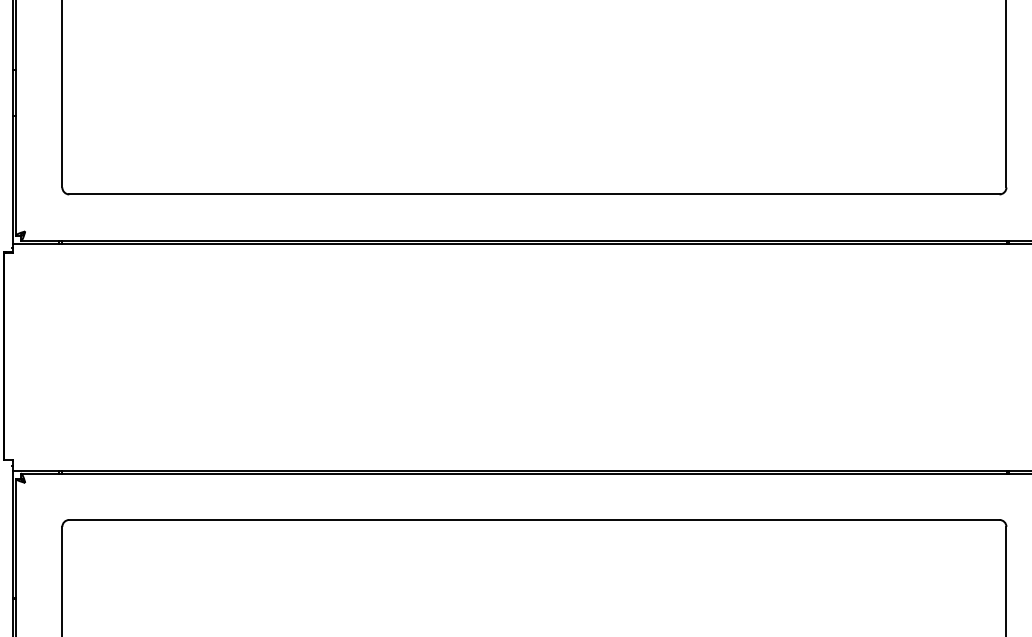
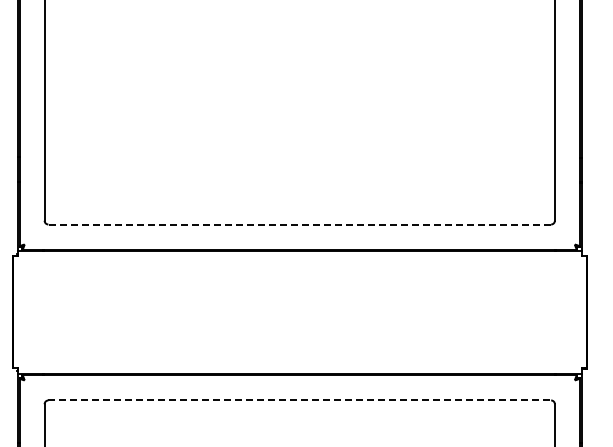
line: (533, 194) -> (299, 224), solid -> dashed
line: (535, 520) -> (300, 400), solid -> dashed

